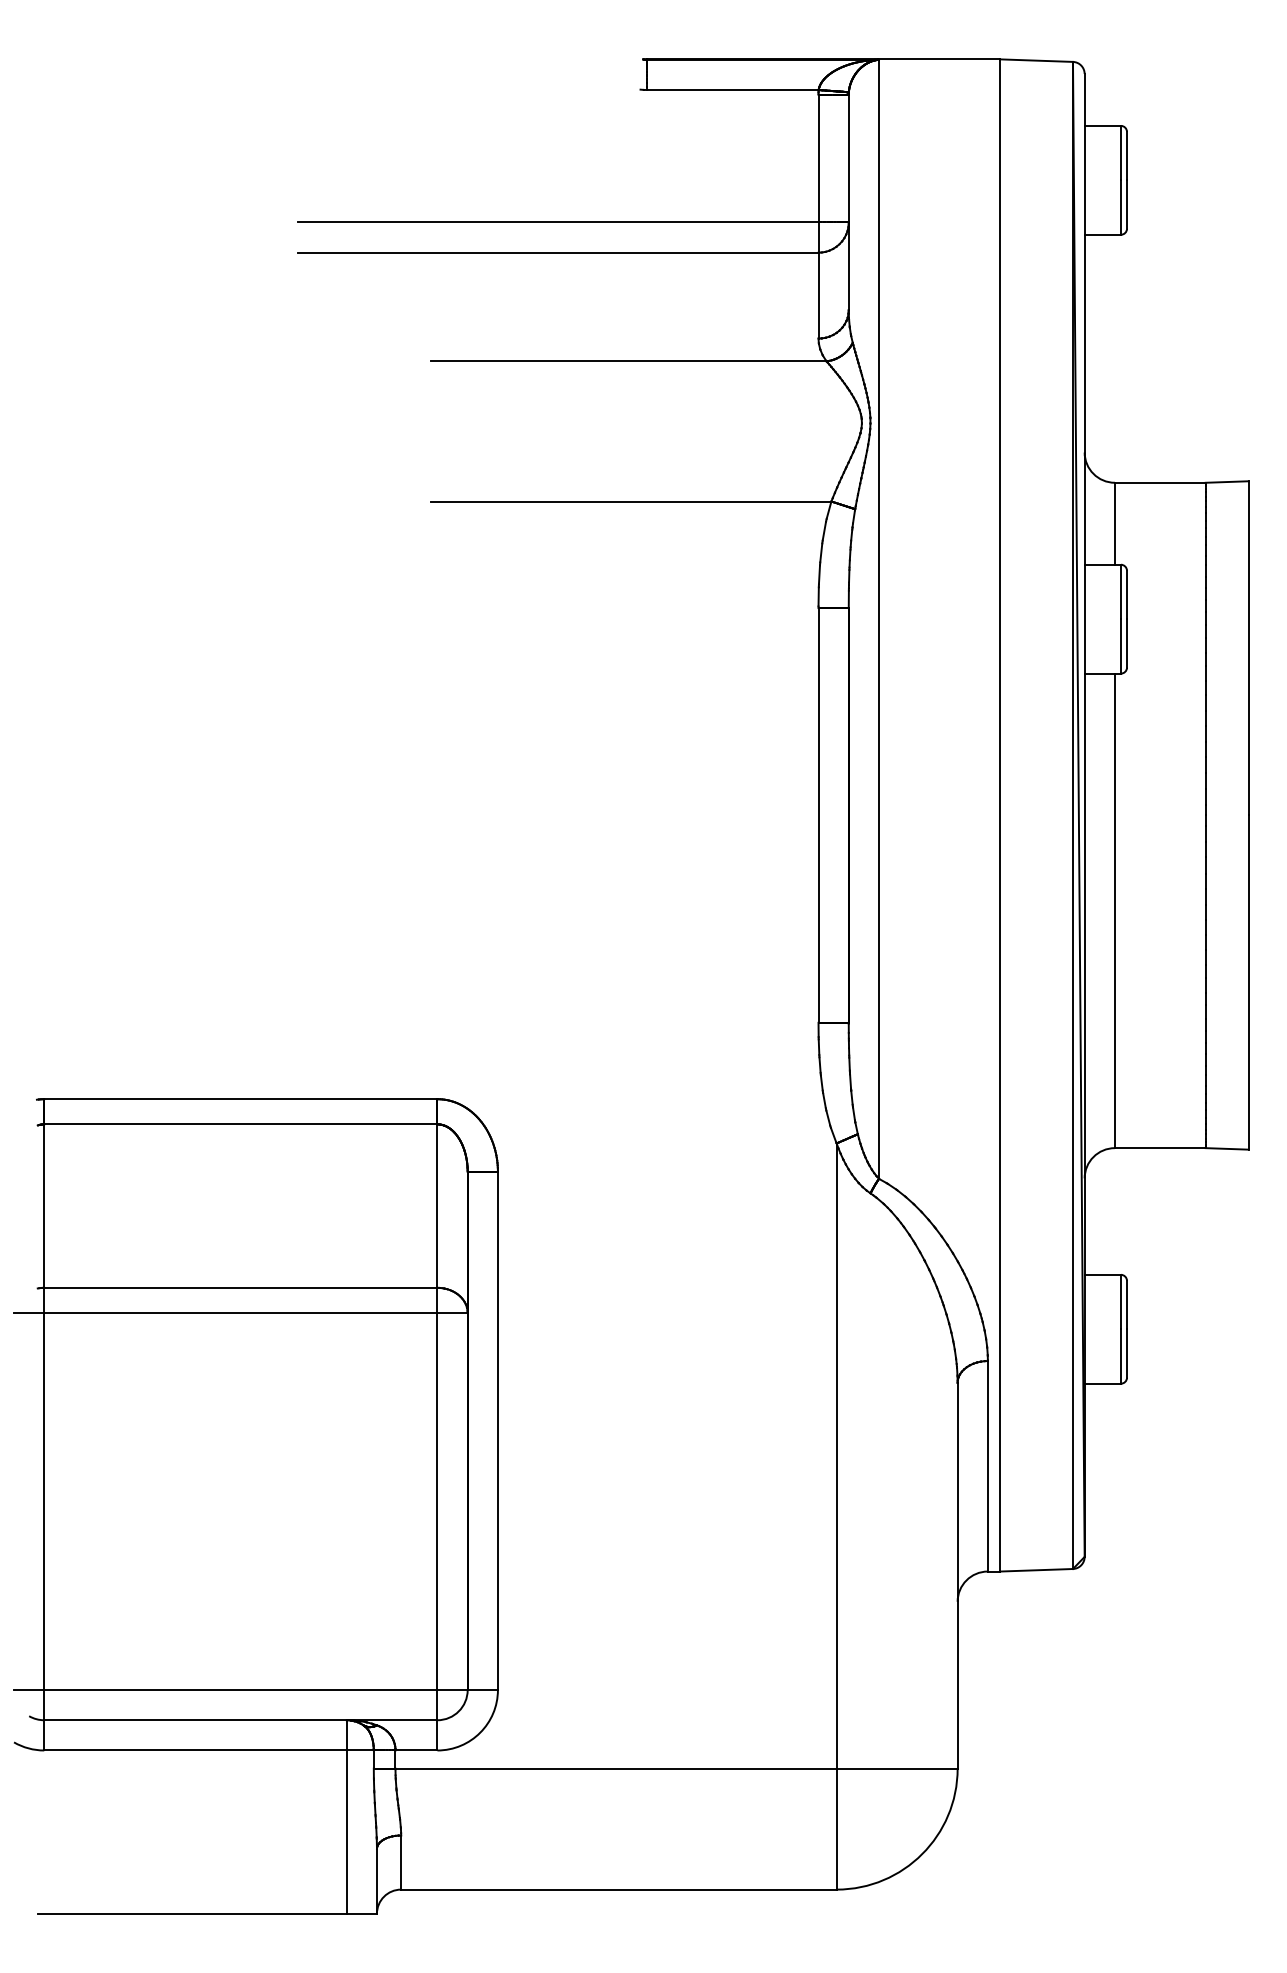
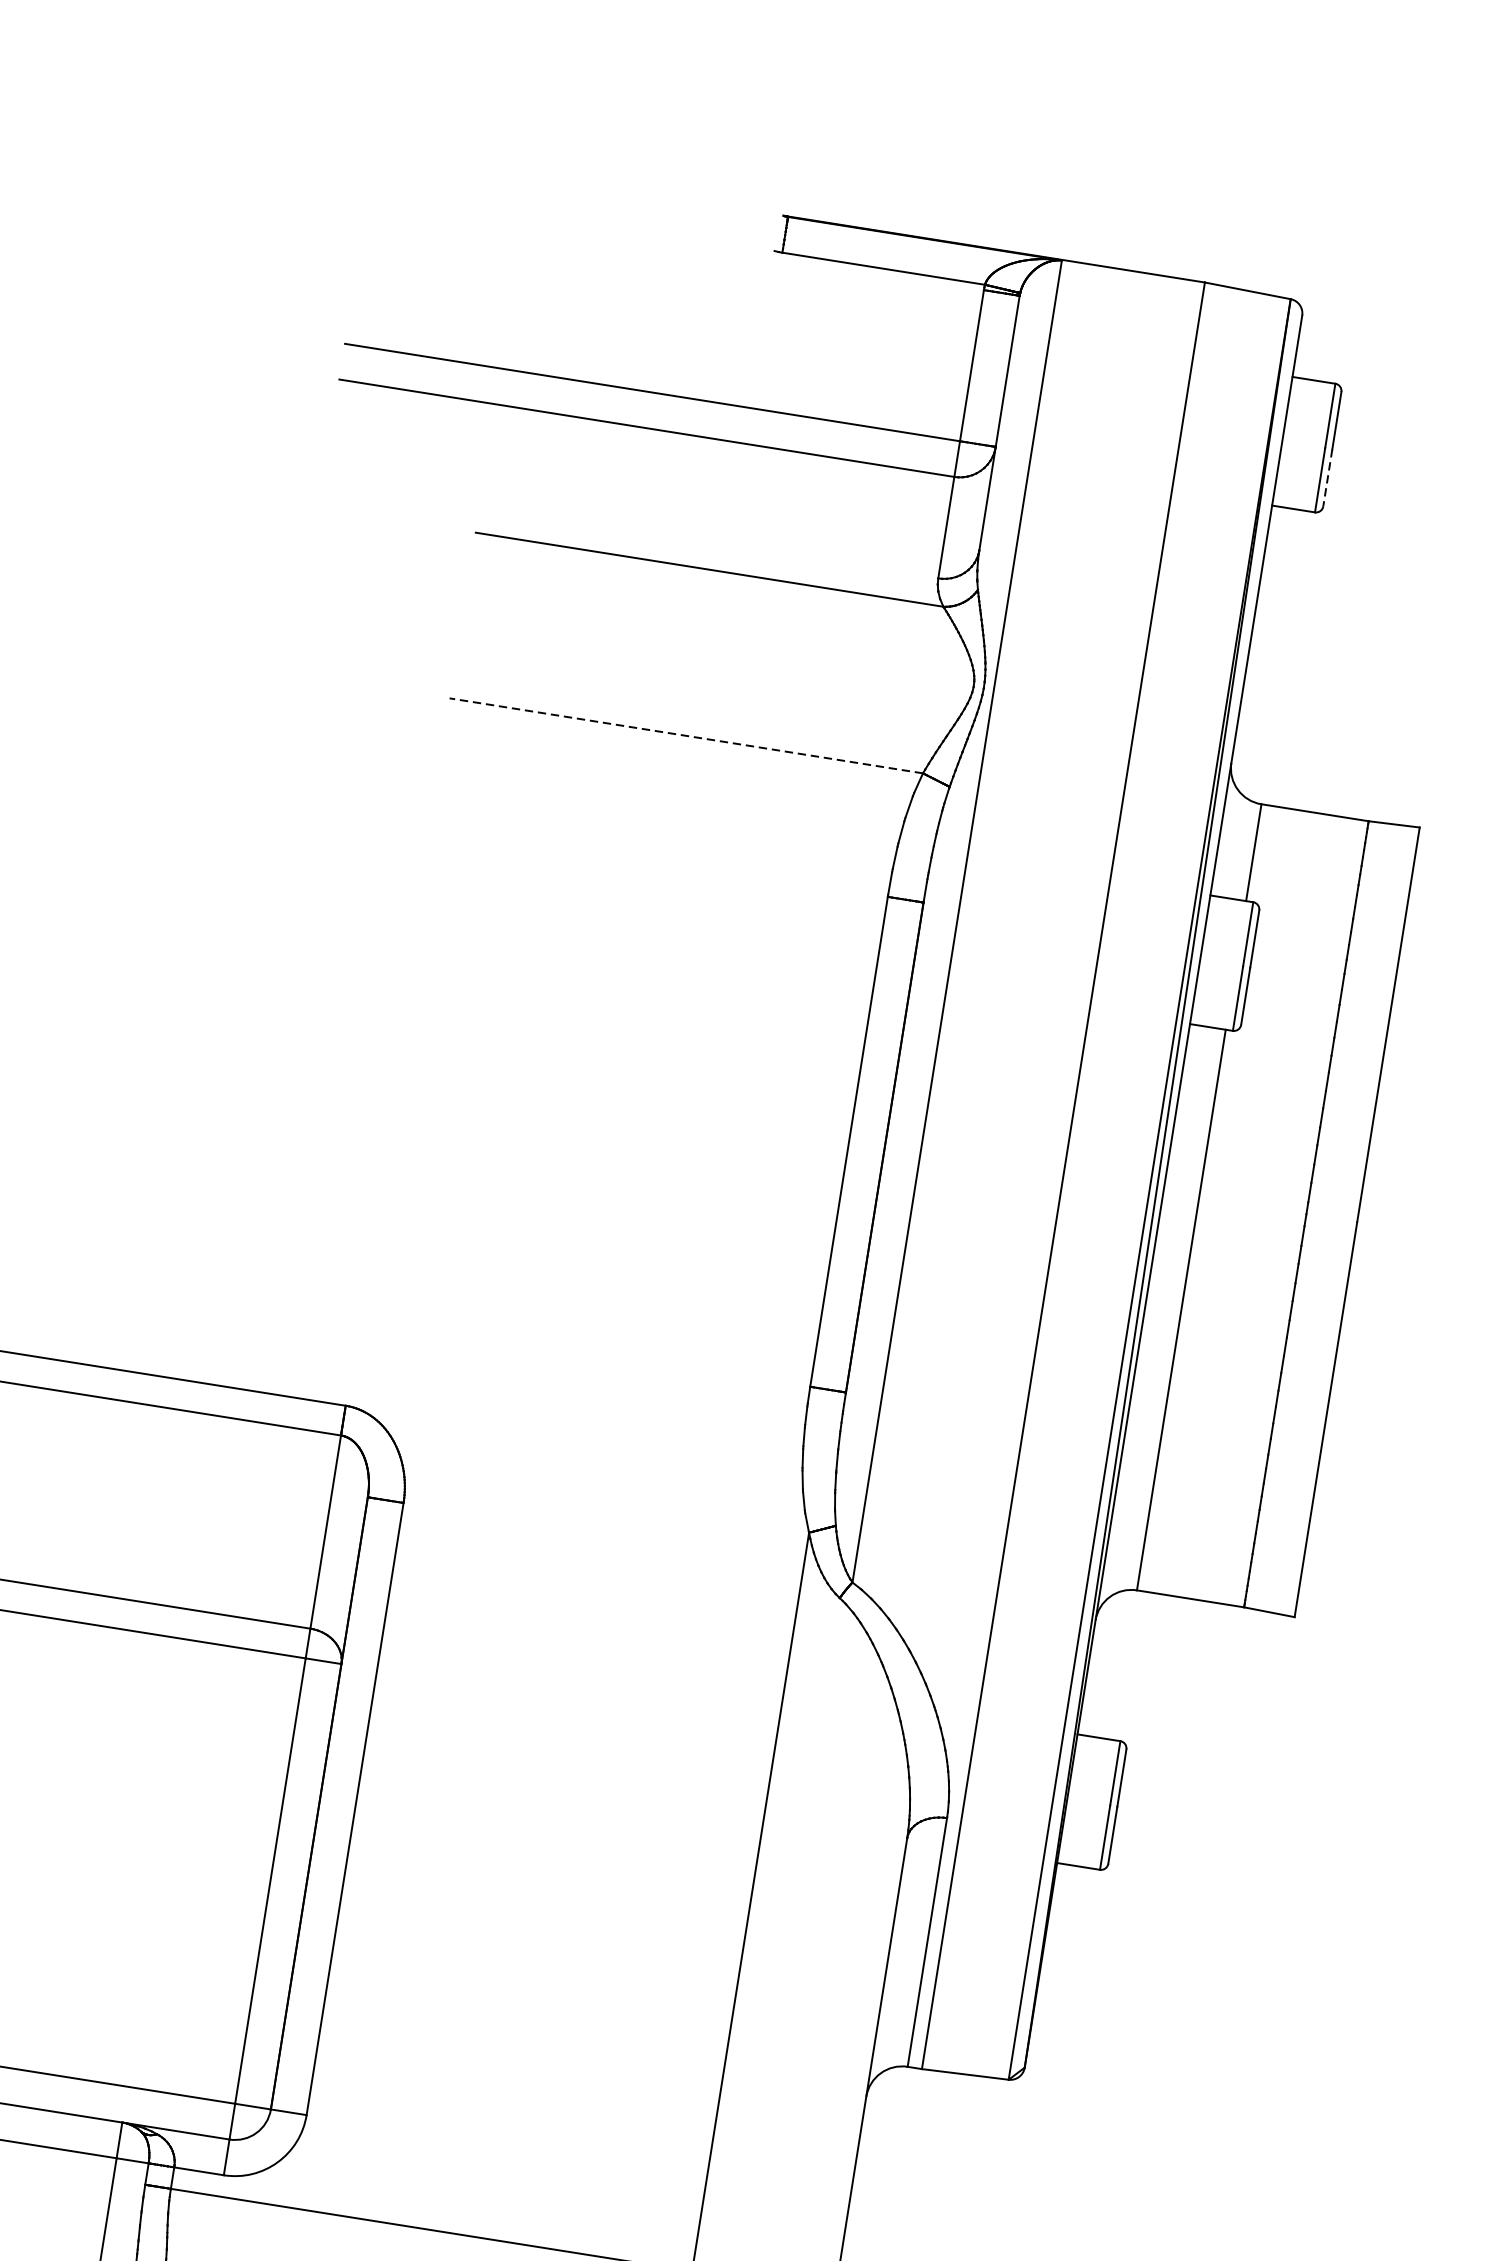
line: (1127, 205) -> (1328, 479), solid -> dashed
line: (630, 501) -> (685, 735), solid -> dashed

